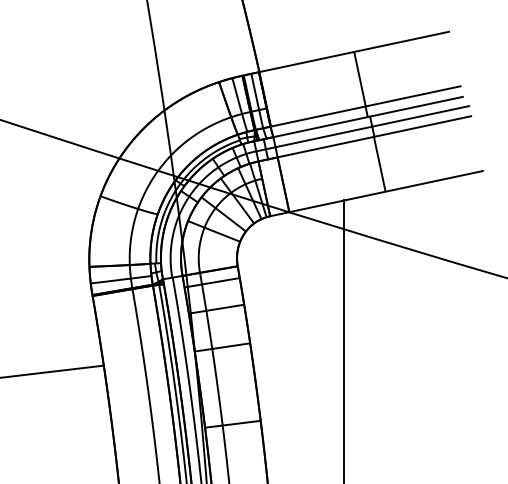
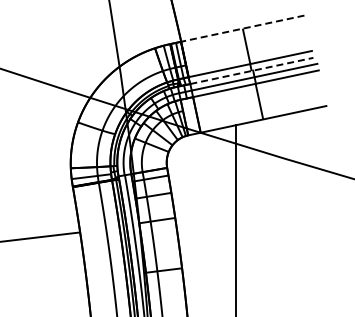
line: (353, 51) -> (242, 28), solid -> dashed
line: (367, 116) -> (251, 70), solid -> dashed

